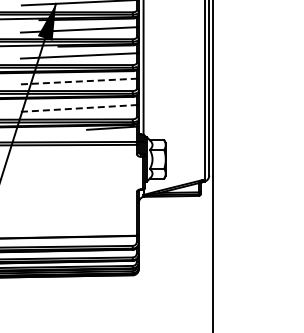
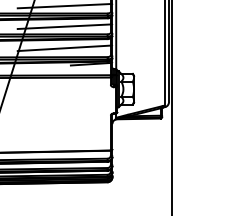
line: (79, 81) -> (64, 26), dashed -> solid
line: (79, 108) -> (64, 48), dashed -> solid

